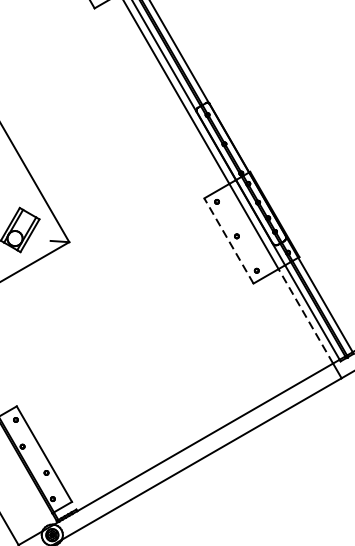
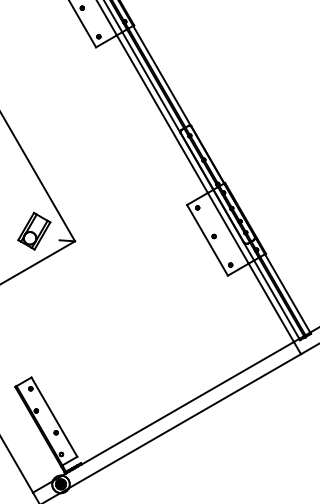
line: (228, 241) -> (207, 240), dashed -> solid
line: (306, 315) -> (271, 302), dashed -> solid

